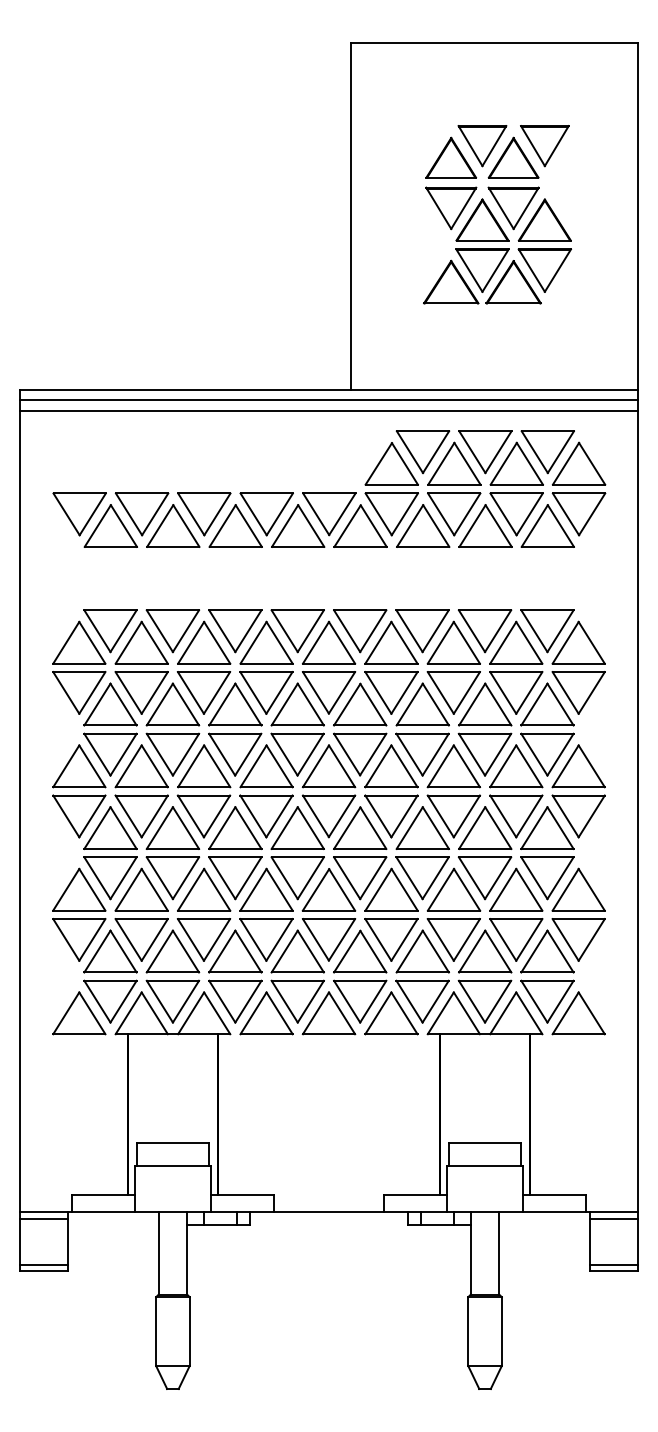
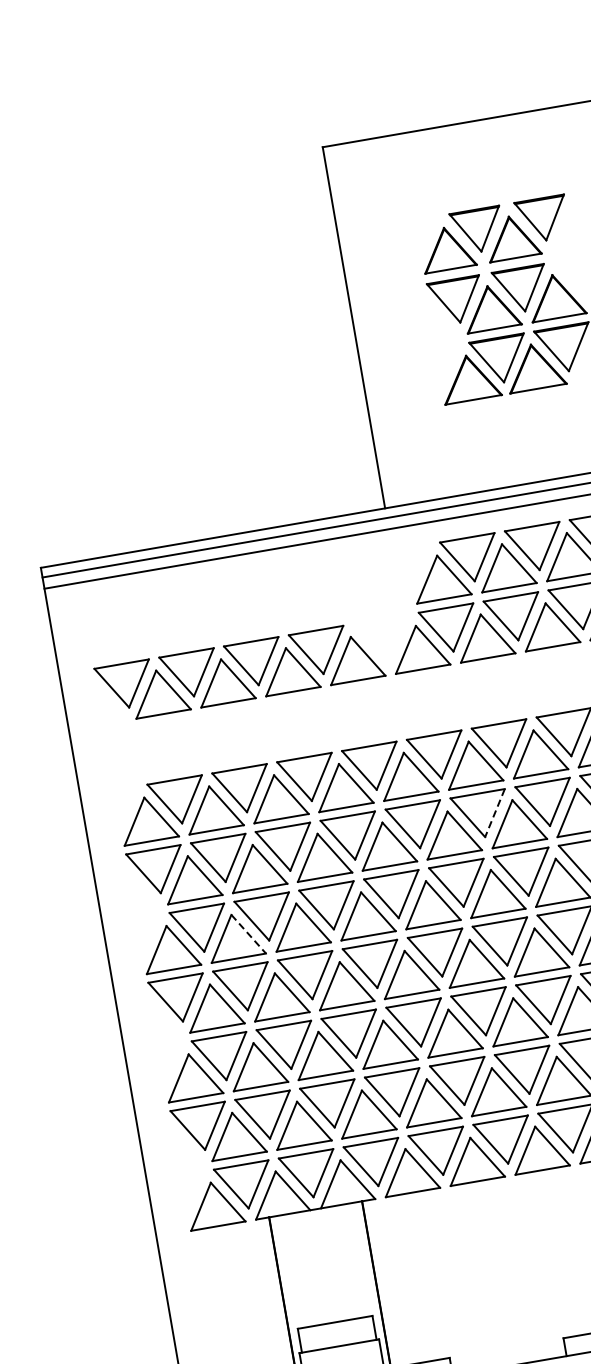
part: (329, 514) -> (385, 641), removed
line: (404, 692) -> (494, 812), solid -> dashed
line: (154, 766) -> (248, 934), solid -> dashed

